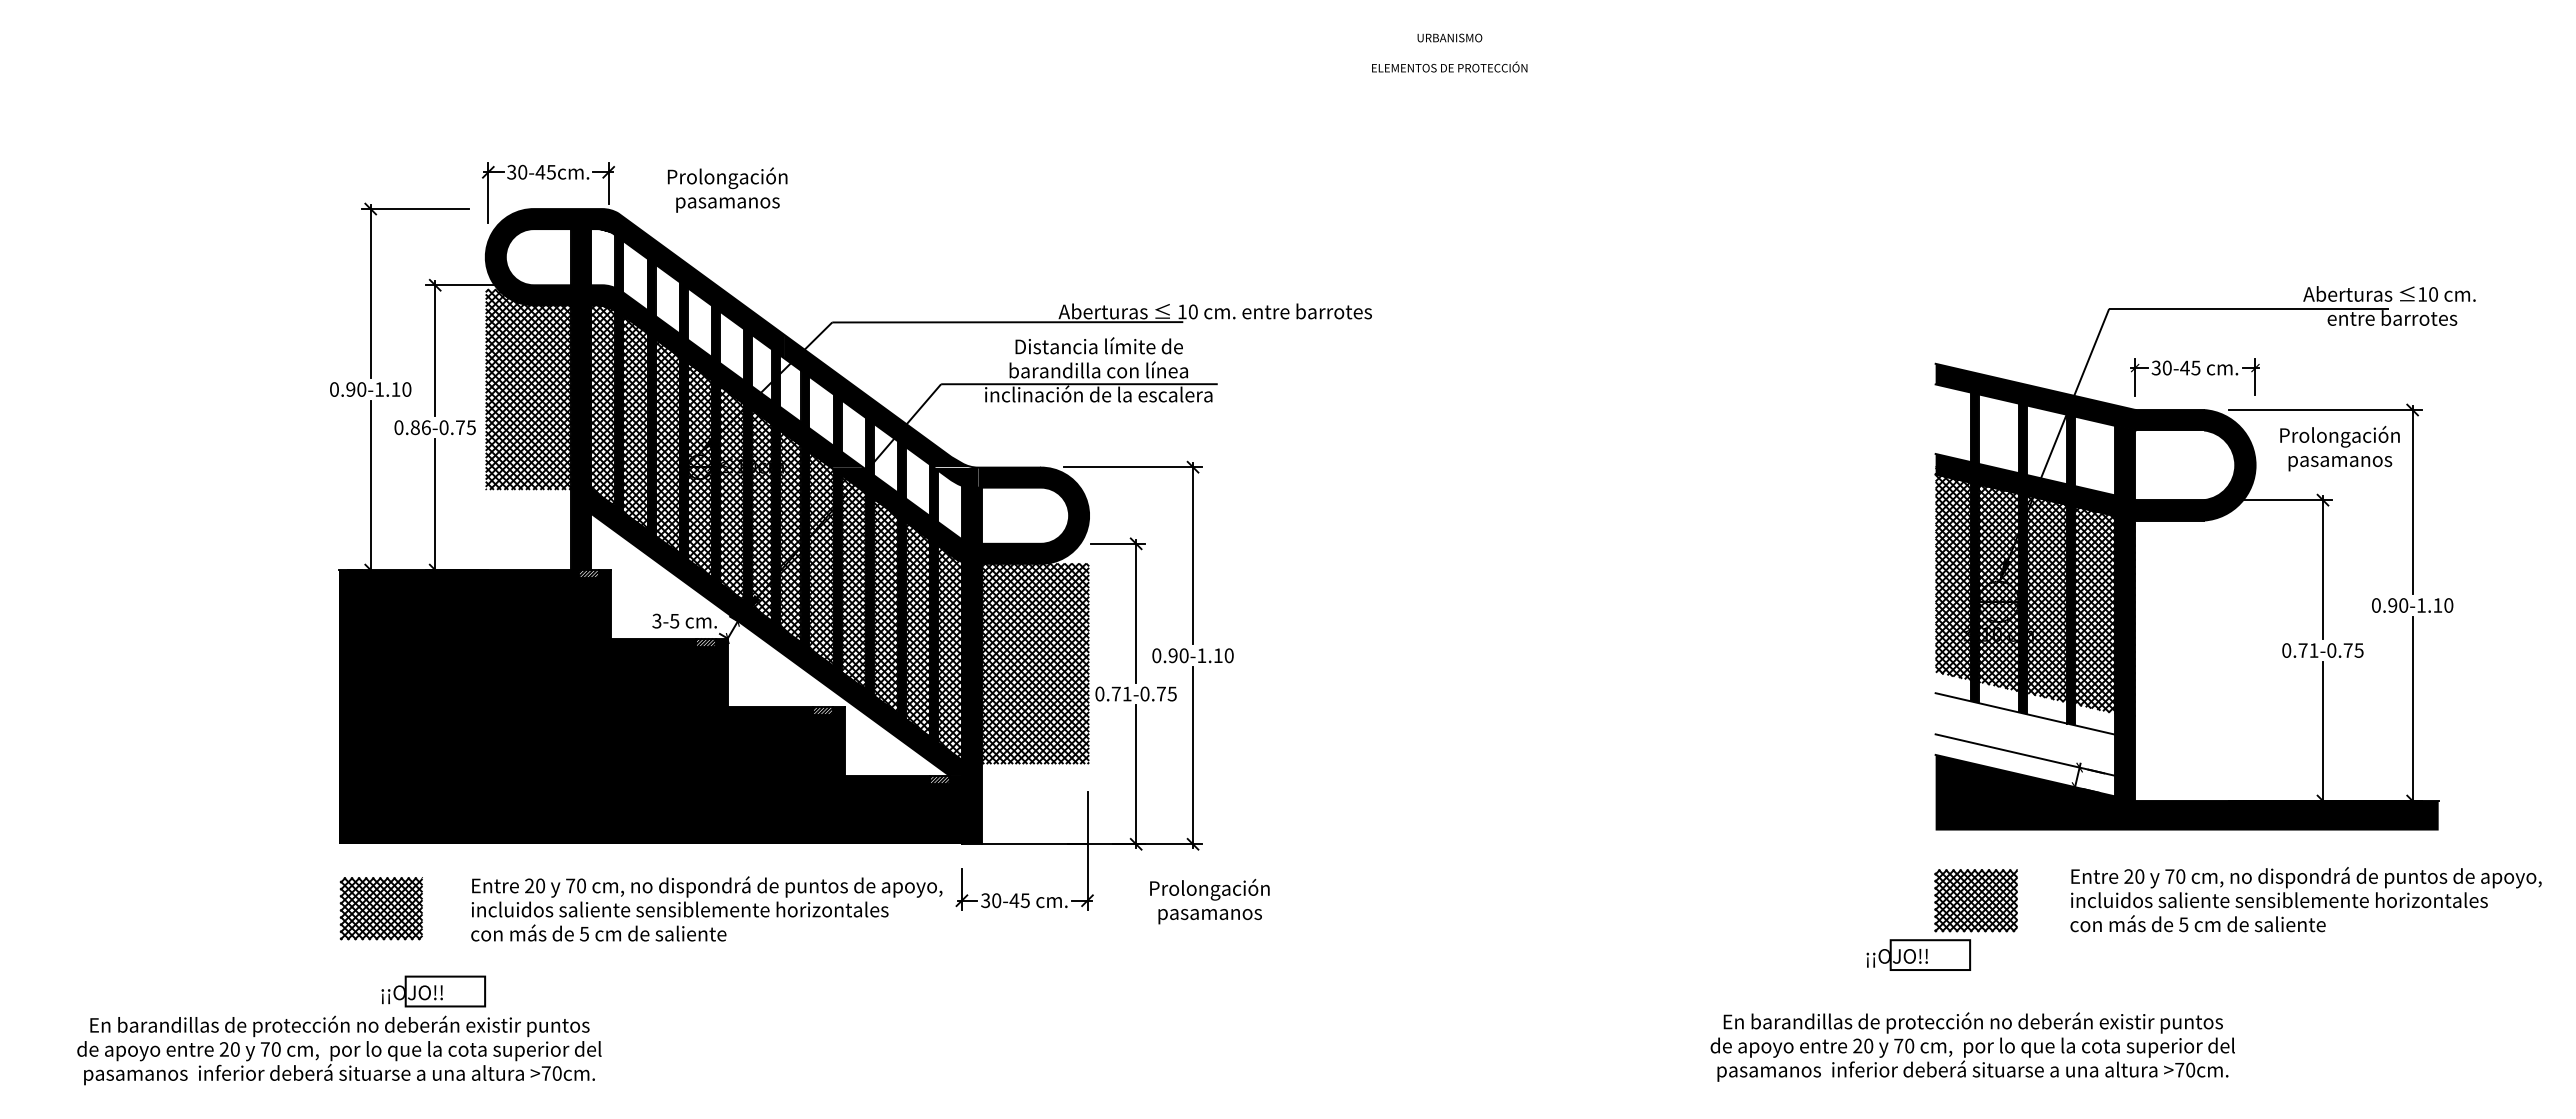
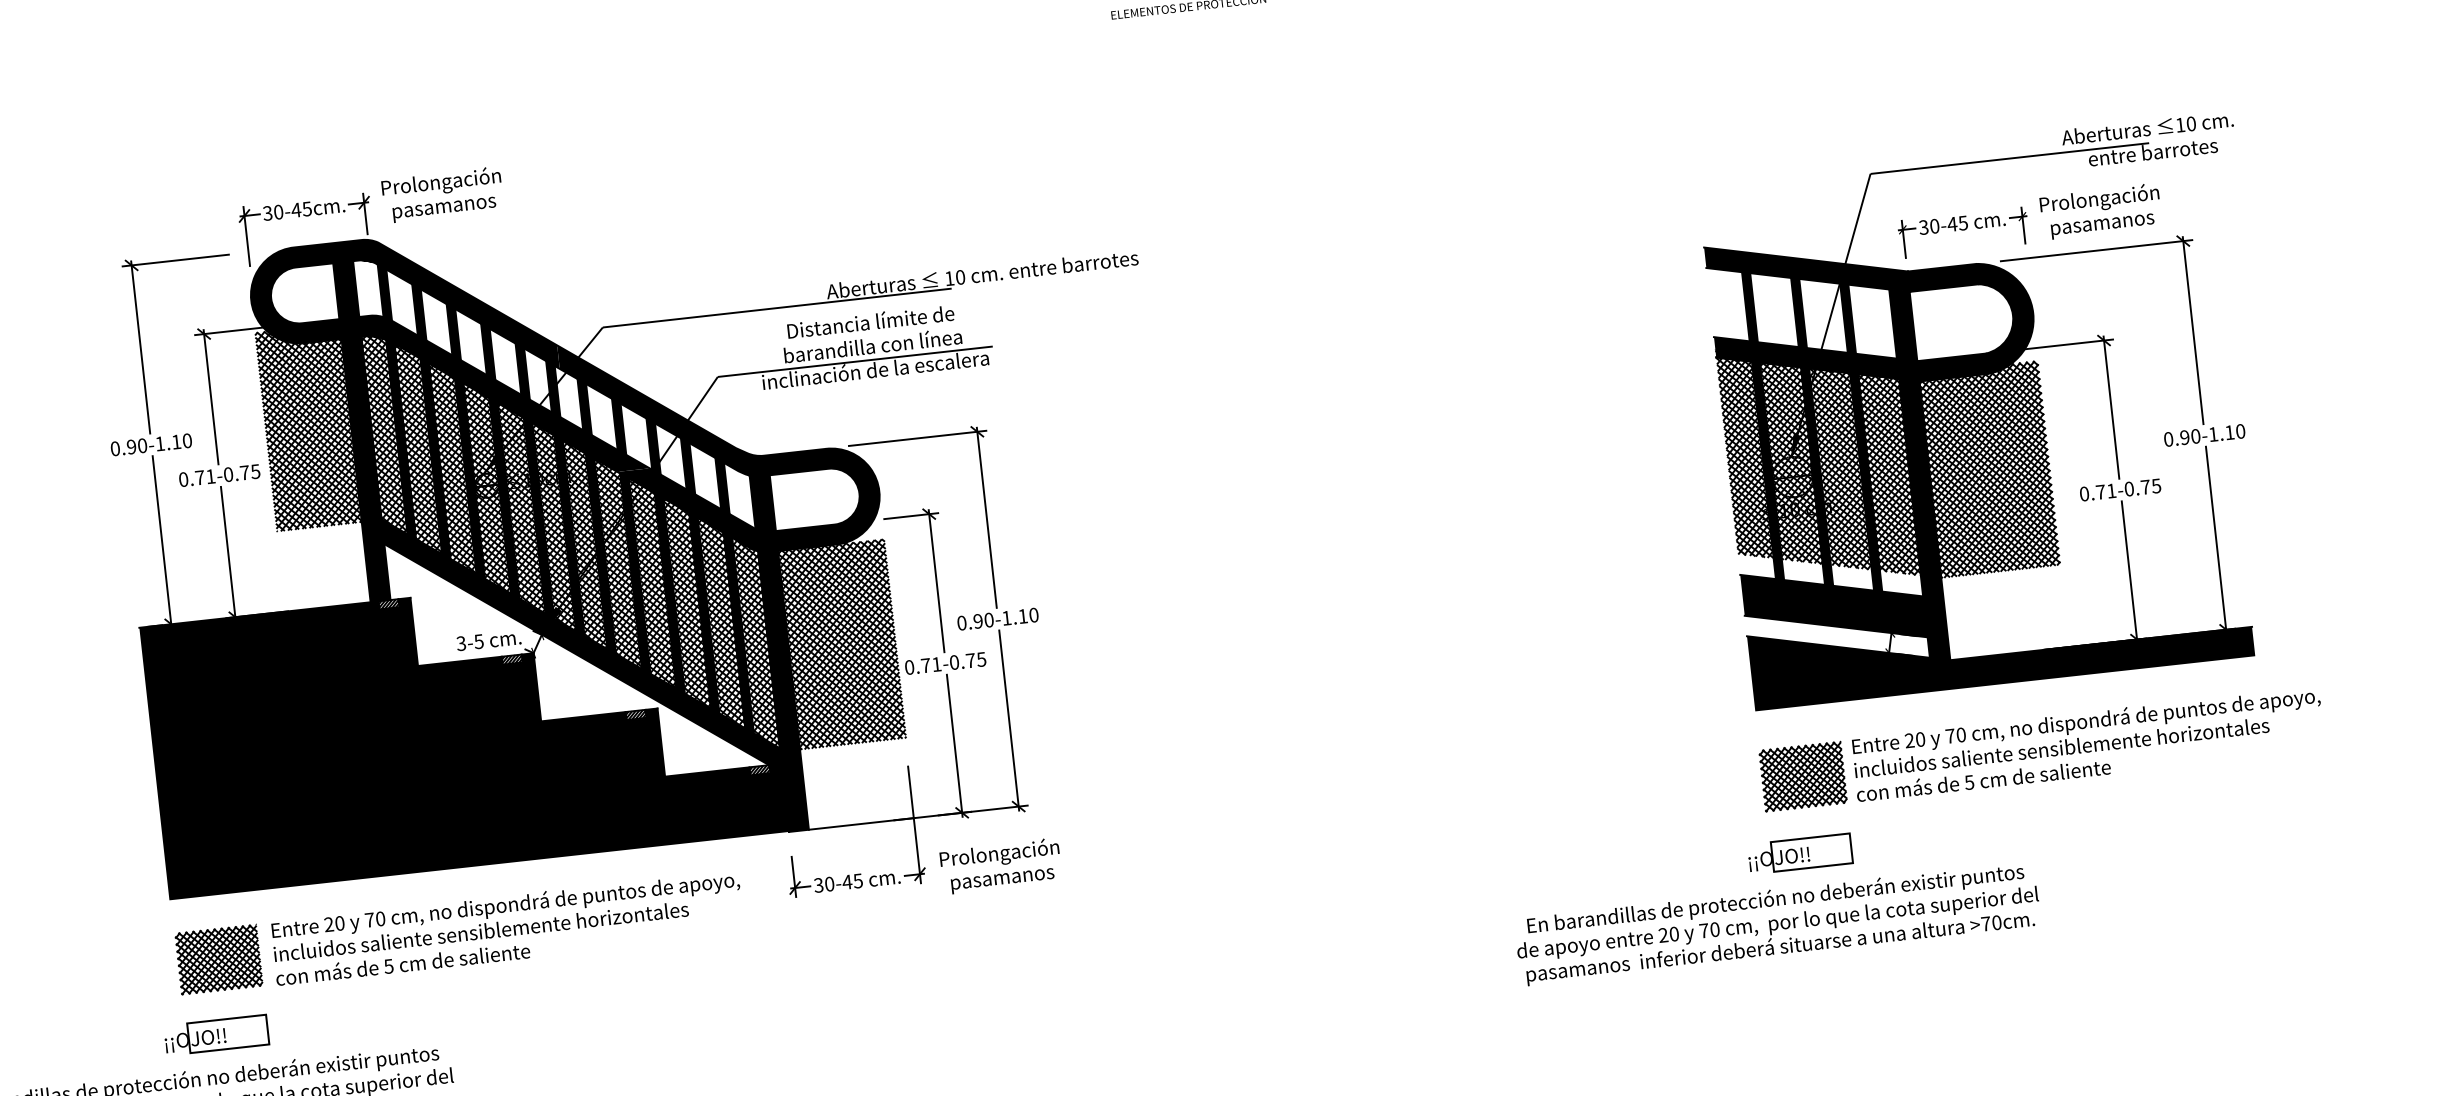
text: (727, 189) -> (442, 194), moved
text: (420, 427) -> (205, 477), 0.86 -> 0.71
text: (2339, 448) -> (2100, 211), moved
hatch: (2185, 613) -> (1979, 468), added
fill: (2025, 734) -> (1834, 606), added
text: (2305, 899) -> (2087, 744), moved
text: (1209, 901) -> (1000, 866), moved
text: (706, 908) -> (507, 927), moved
text: (1918, 954) -> (1799, 853), moved
text: (433, 991) -> (216, 1035), moved
text: (1972, 1046) -> (1777, 923), moved

